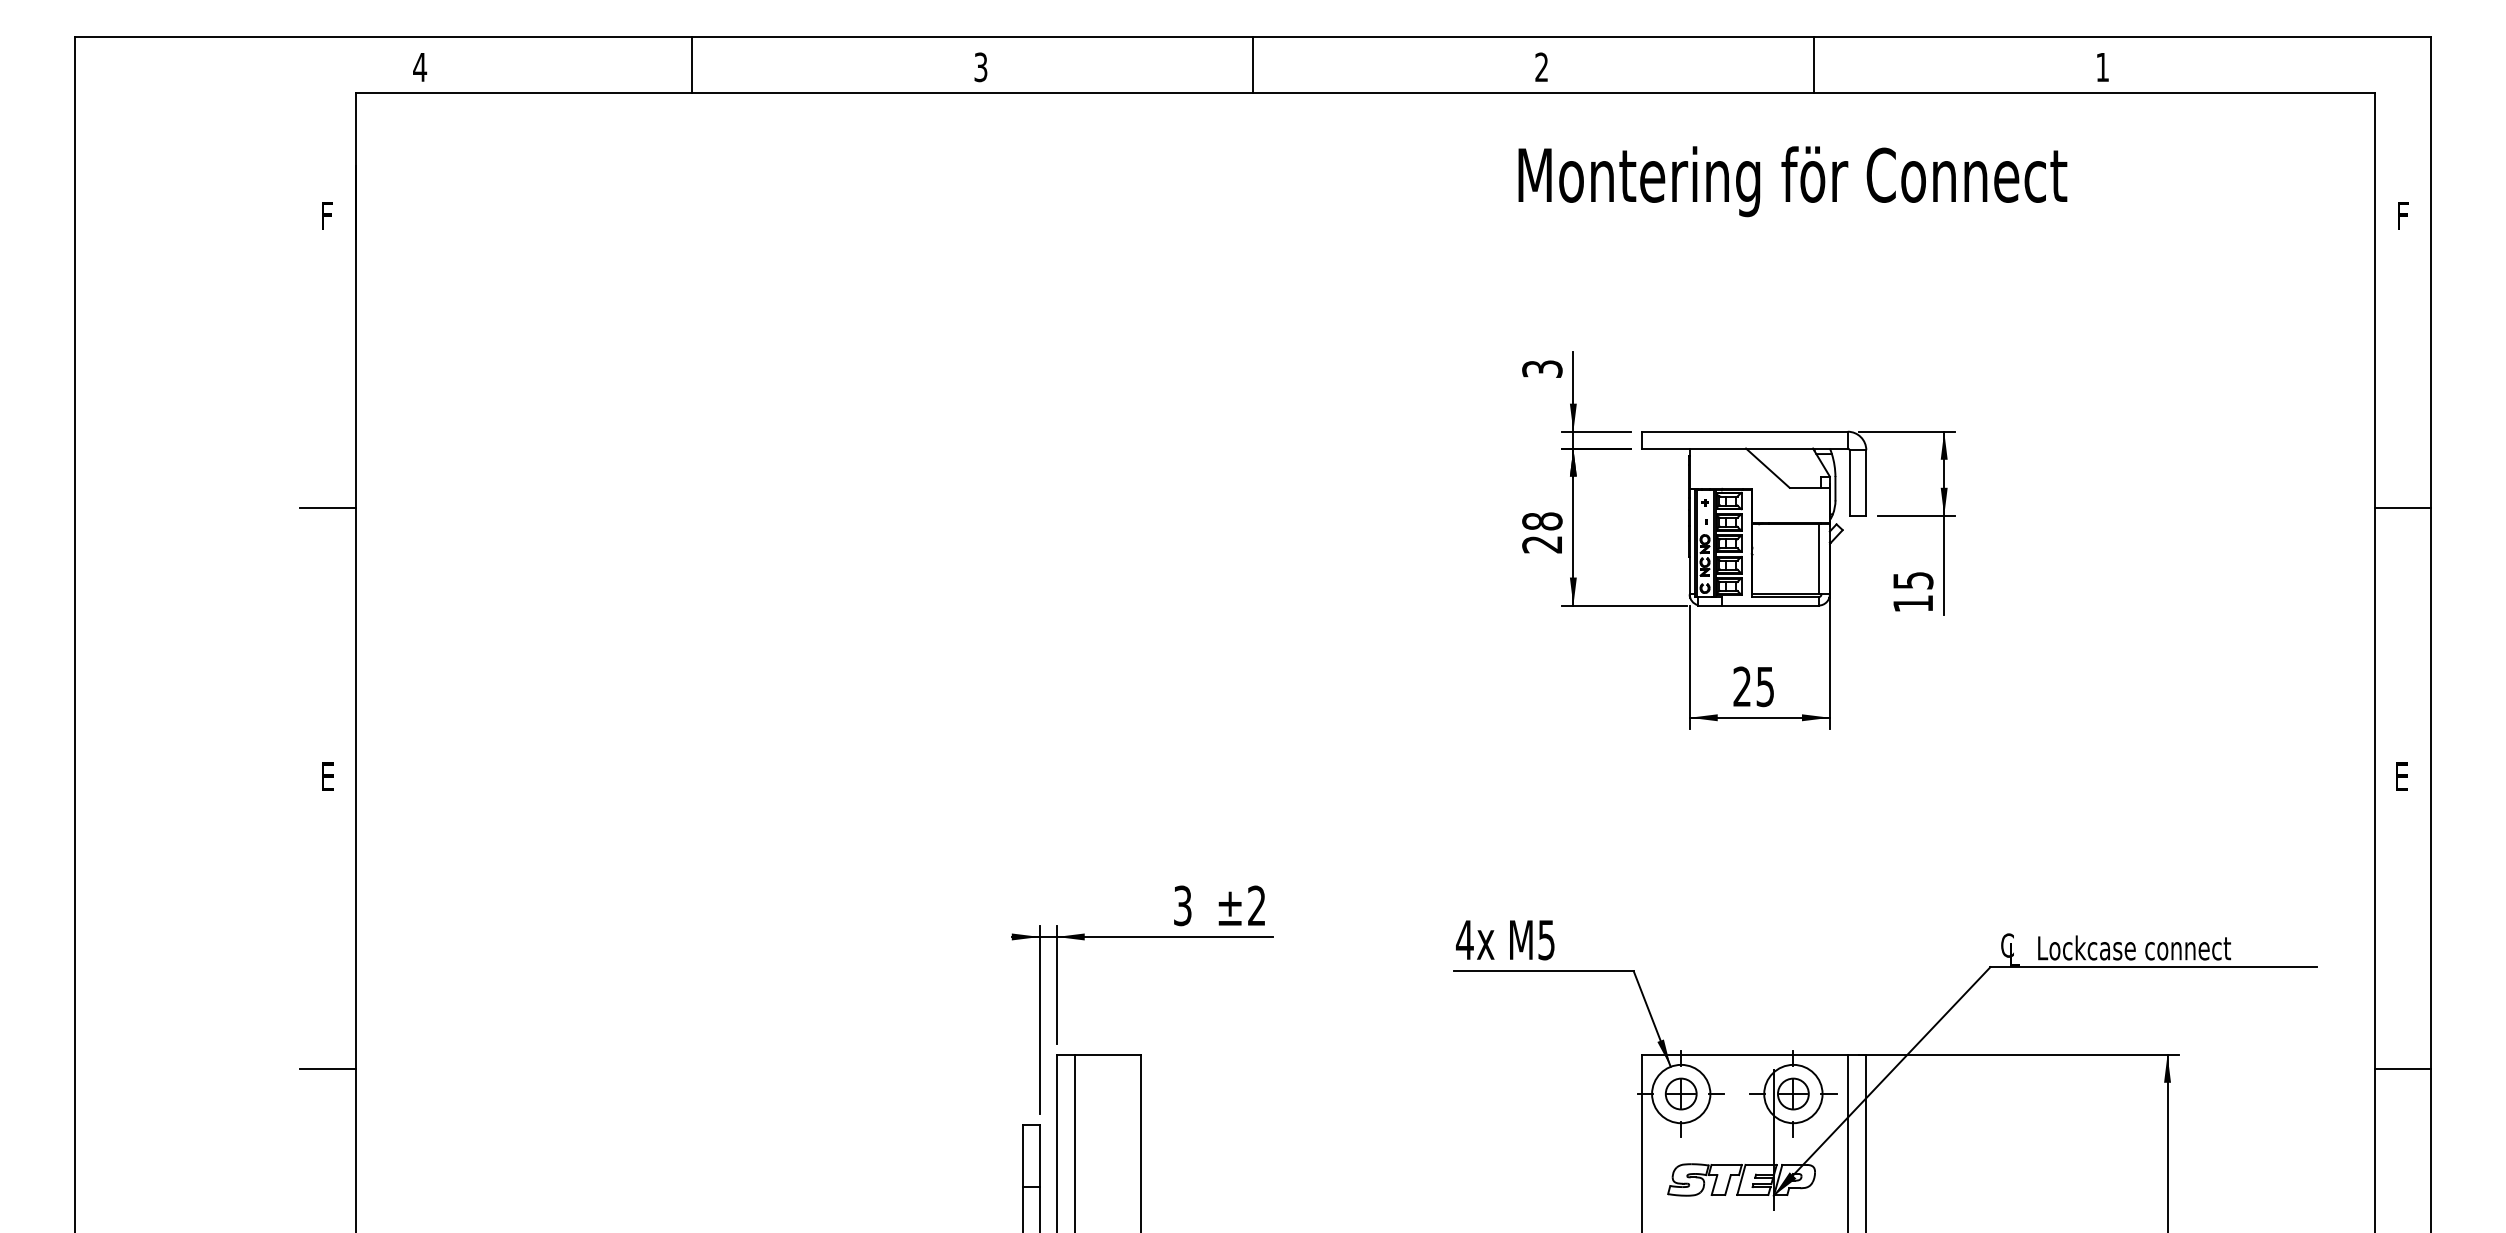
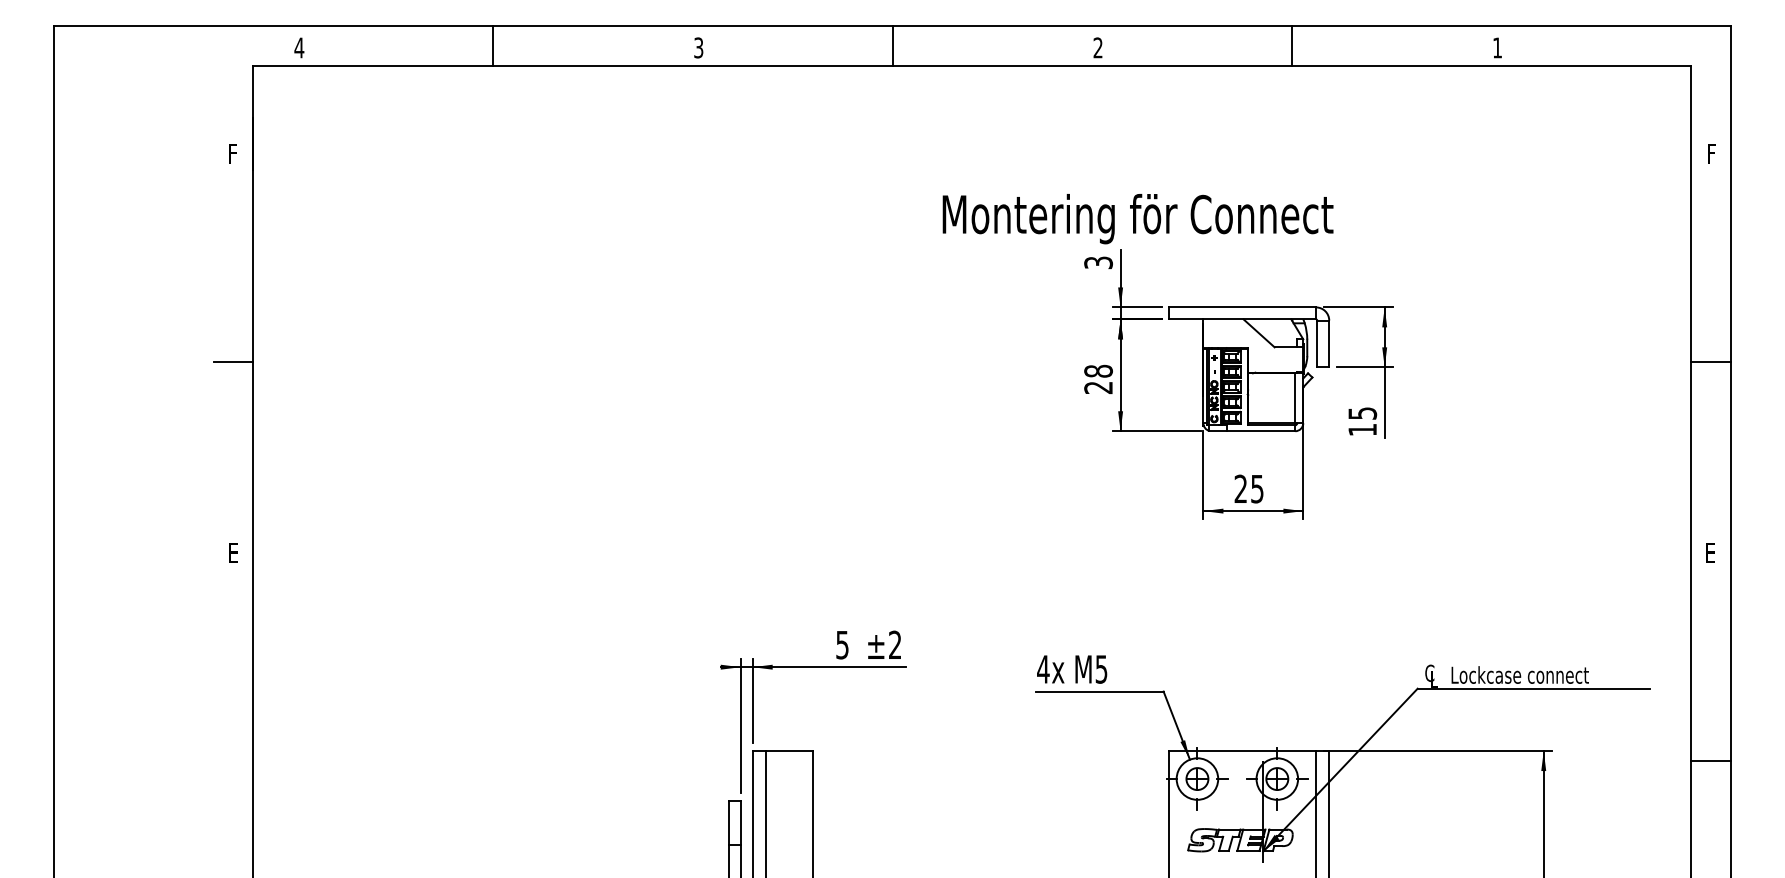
text: (1792, 181) -> (1137, 218), moved
text: (1182, 905) -> (842, 644), 3 -> 5
line: (327, 1068) -> (233, 760), removed

